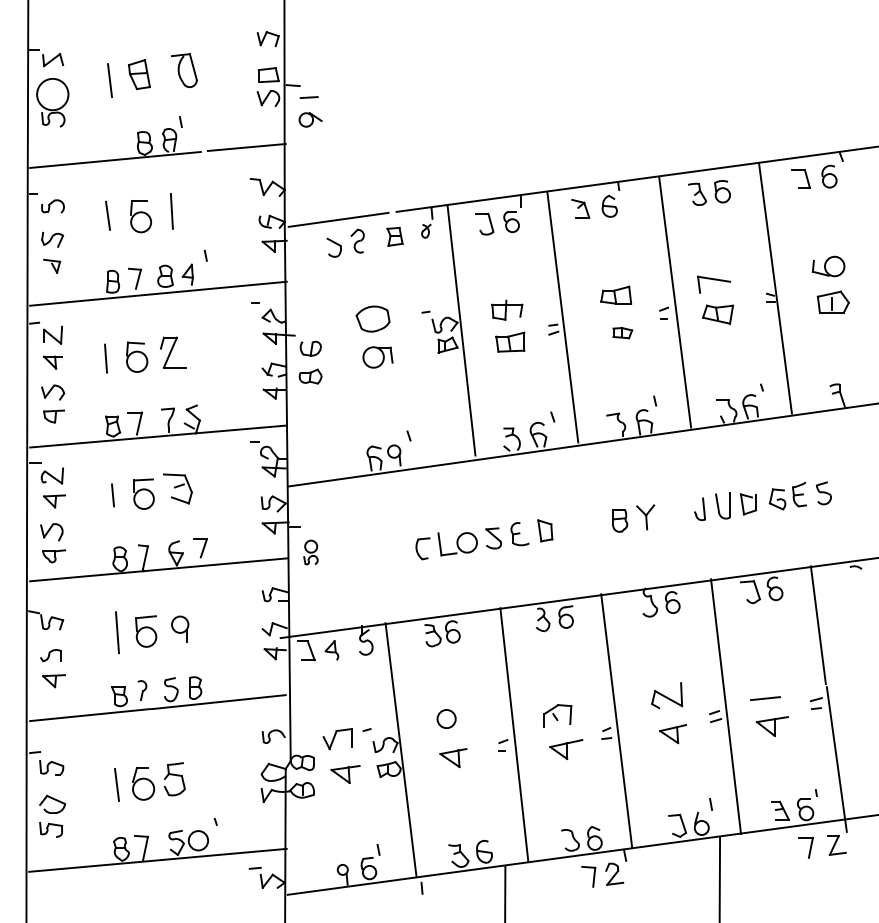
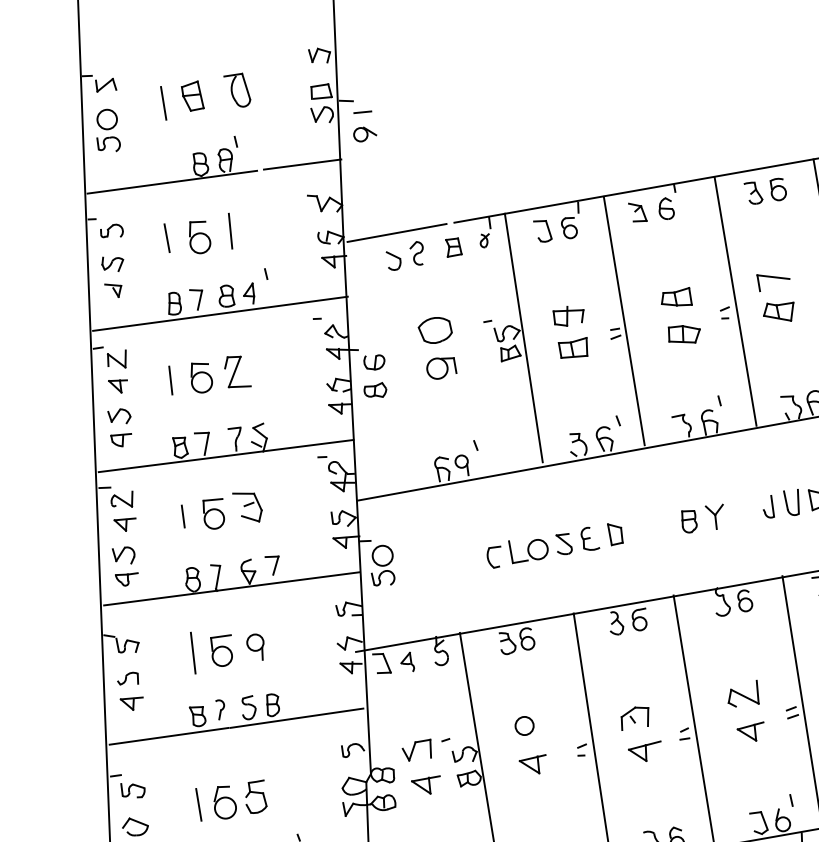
circle: (52, 94) -> (106, 119), size x0.62
part: (622, 332) -> (684, 333), size x1.67
part: (310, 552) -> (382, 565), size x1.67

